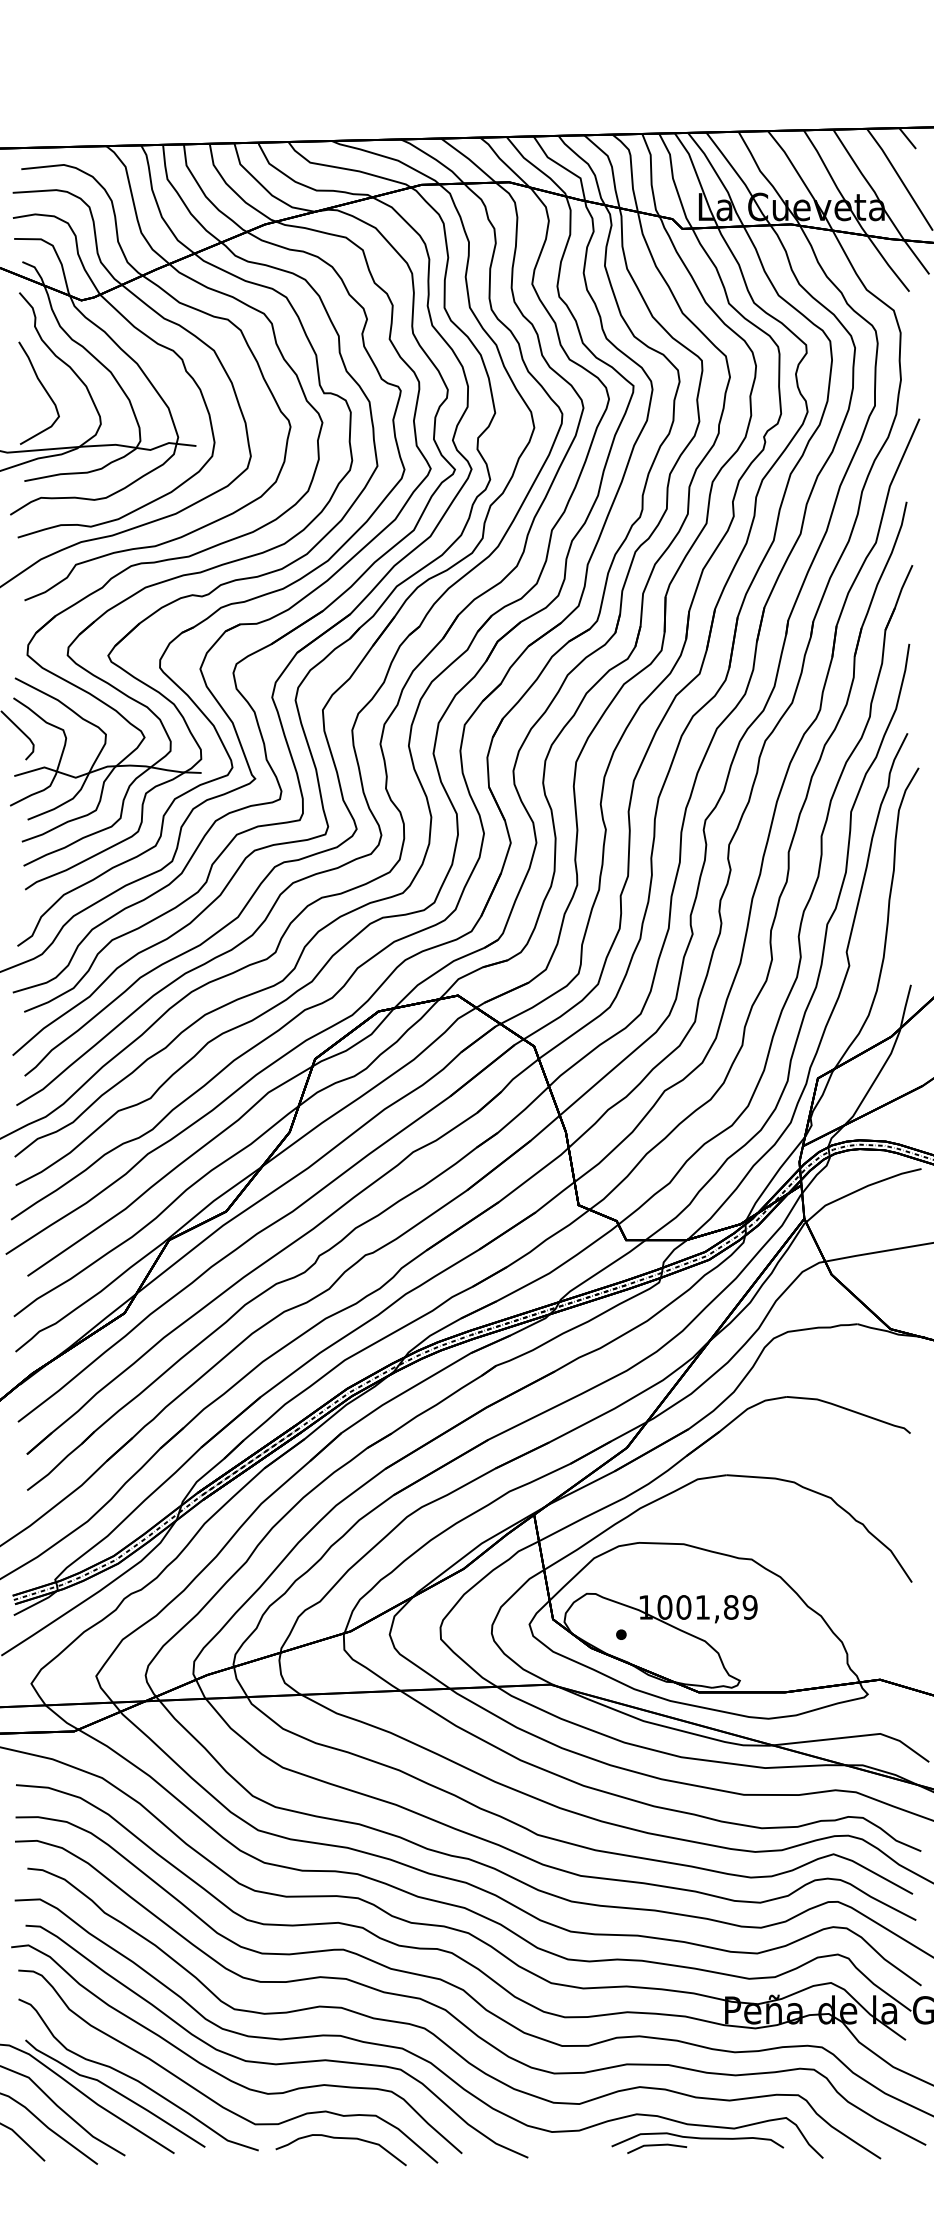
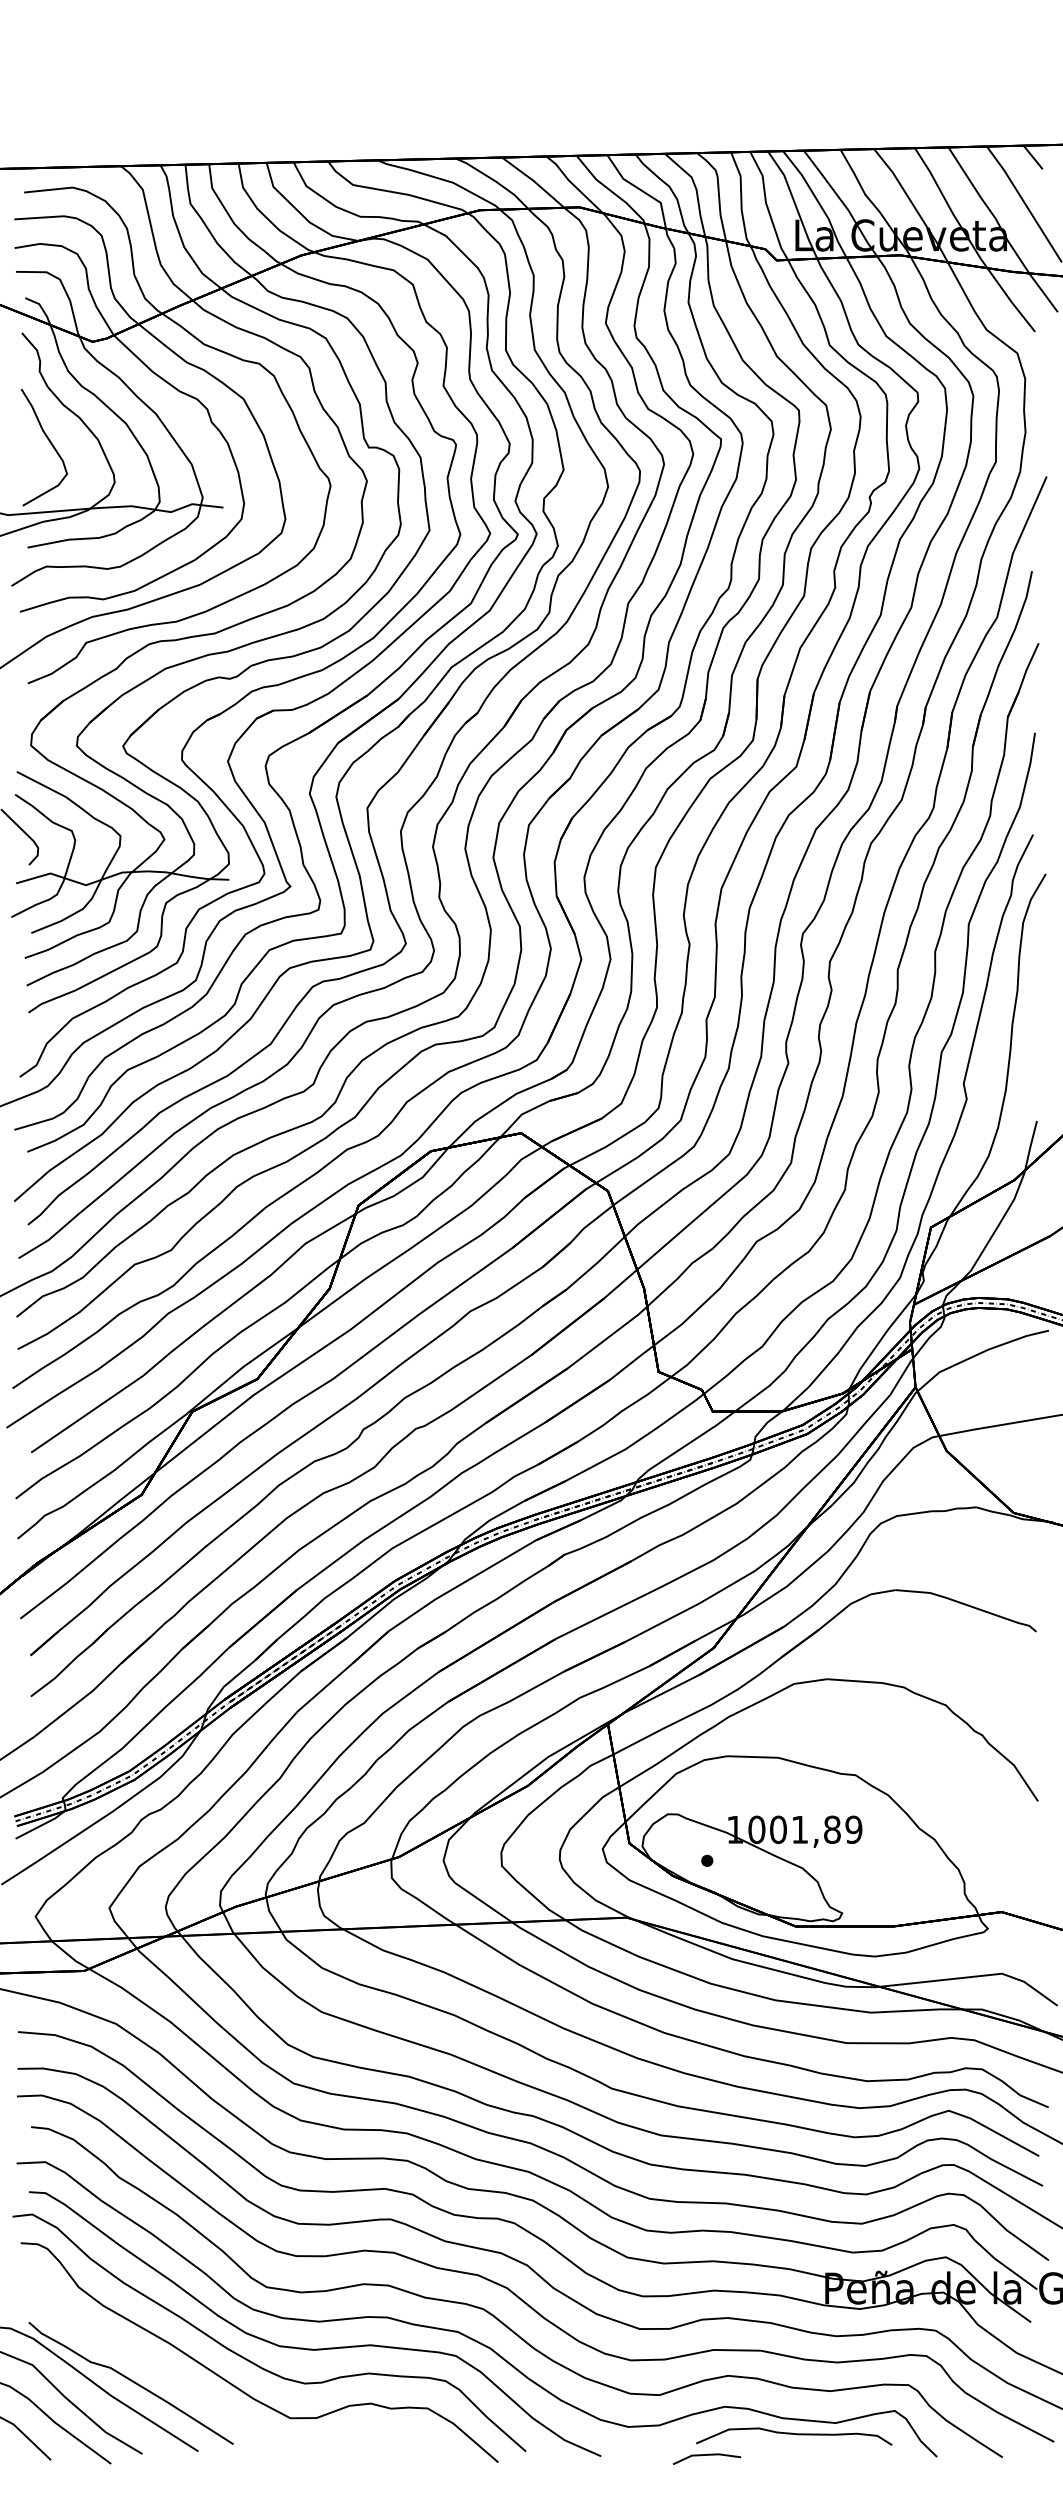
curve: (135, 2078) -> (154, 2366), removed
curve: (340, 2138) -> (387, 2434), removed
line: (656, 2145) -> (706, 2455), moved

